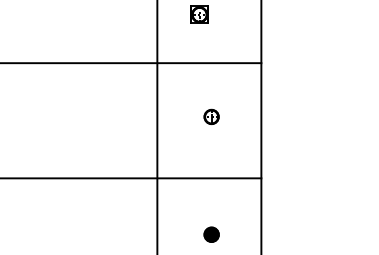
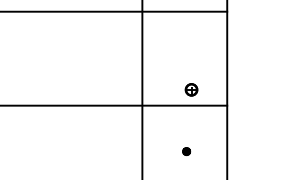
part: (211, 116) -> (191, 89), moved
part: (211, 234) -> (186, 151), size x0.6

